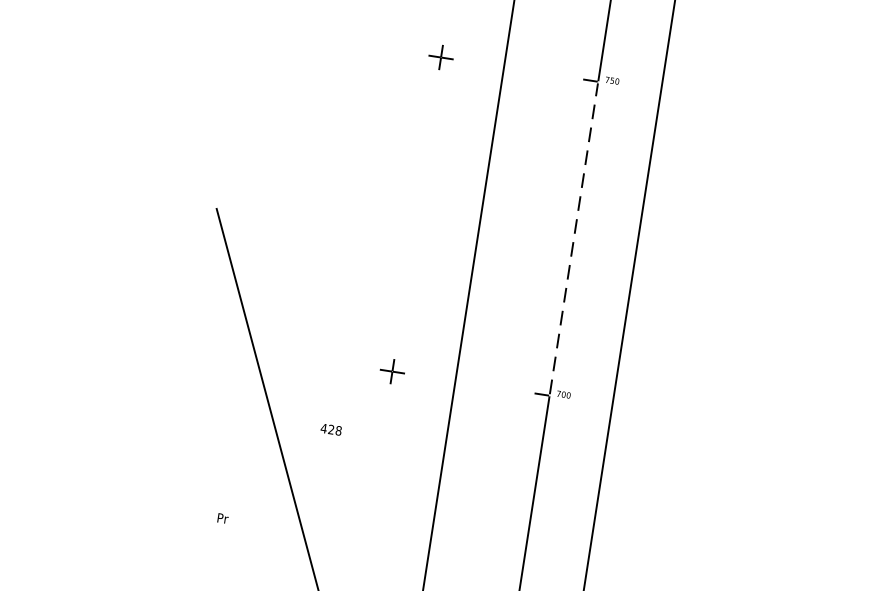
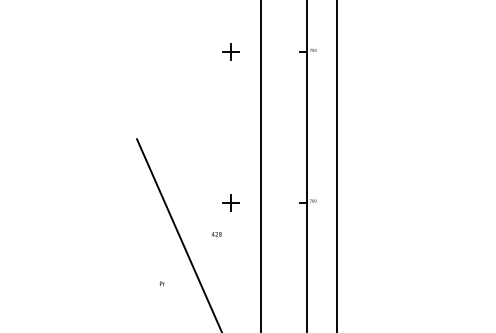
part: (439, 56) -> (230, 51), size x1.43
line: (573, 239) -> (306, 127), dashed -> solid
part: (391, 370) -> (230, 202), size x1.43
text: (330, 429) -> (216, 234), moved

